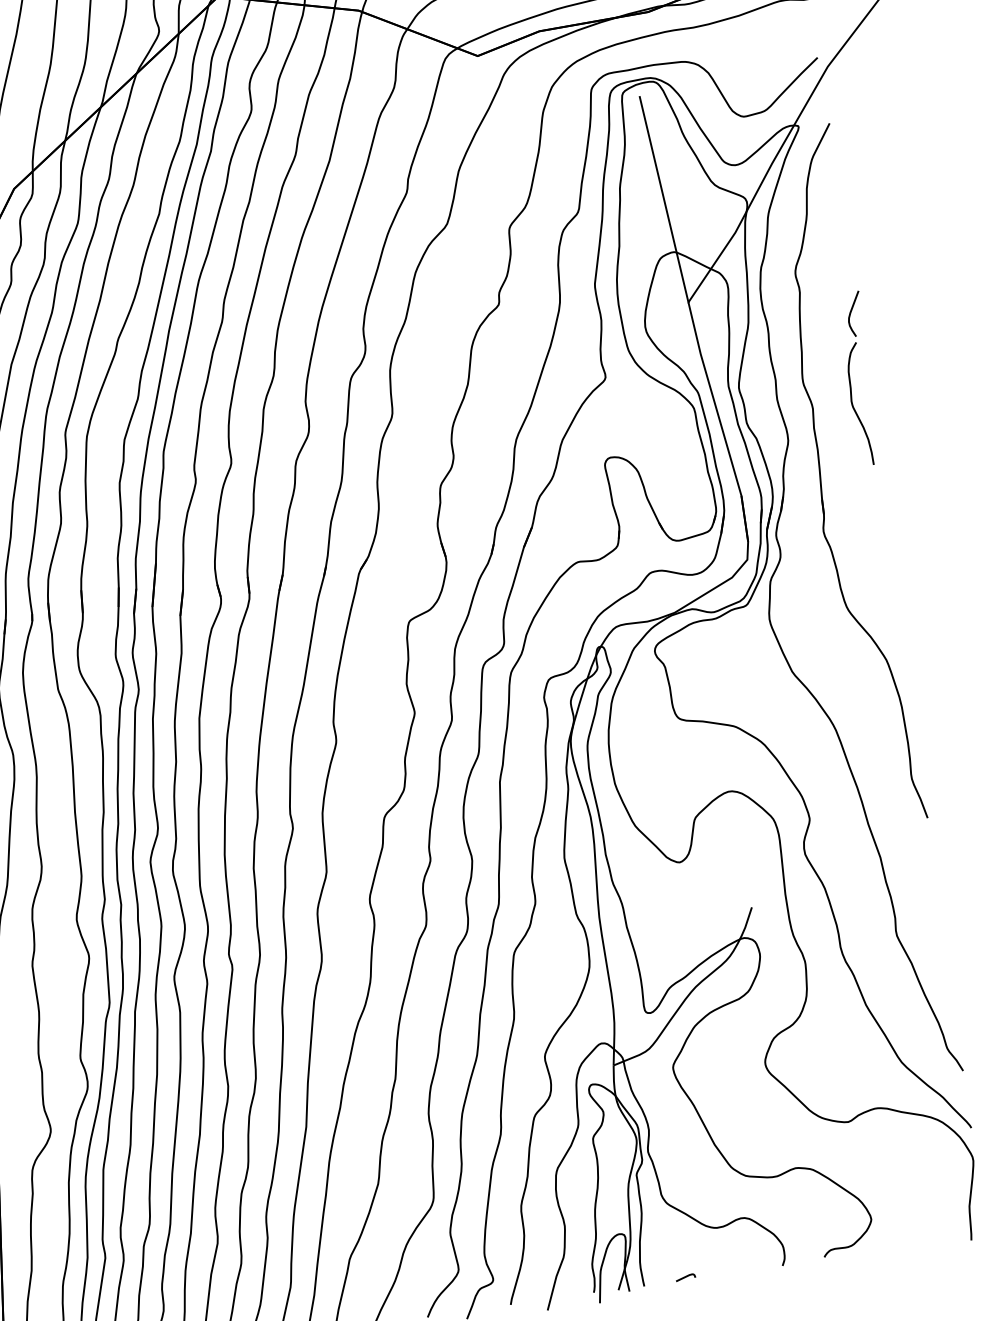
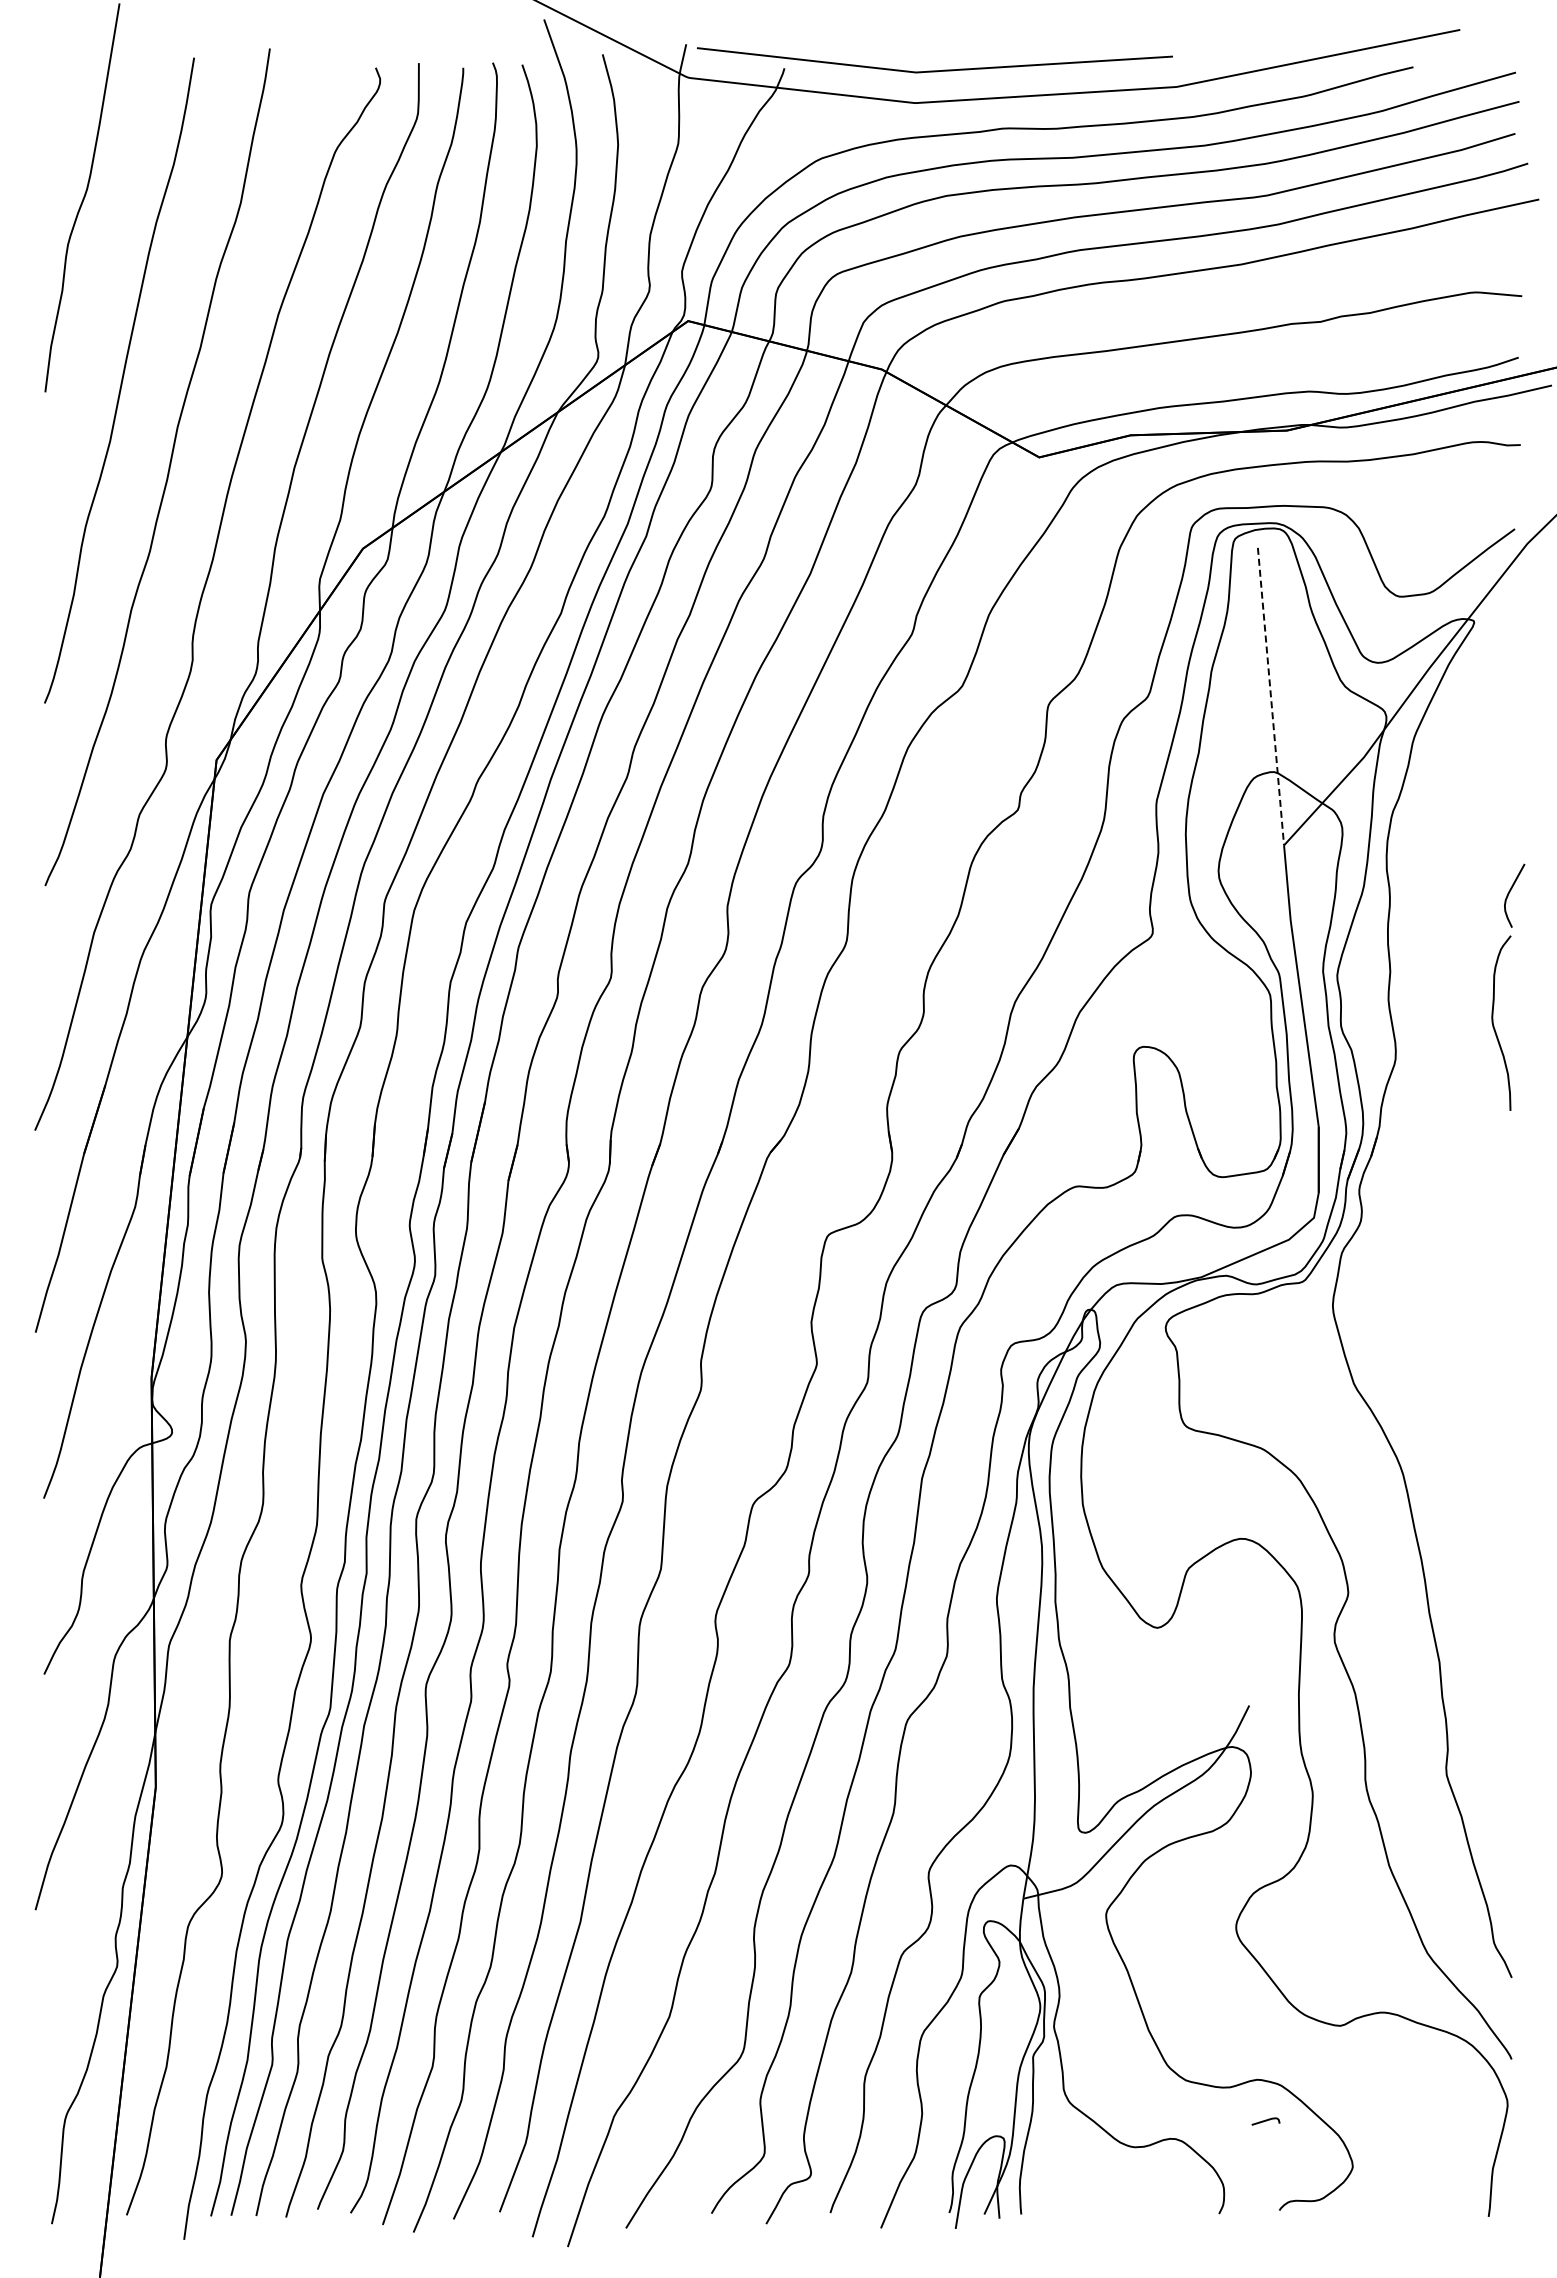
line: (664, 200) -> (1271, 697), solid -> dashed
part: (821, 475) -> (1434, 1114), removed
curve: (685, 1277) -> (1265, 2121), moved

